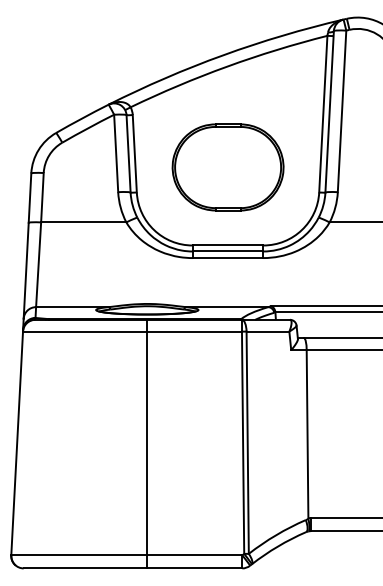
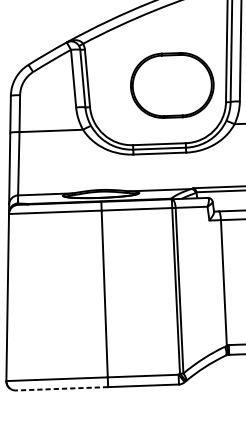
part: (227, 167) -> (171, 85), moved
line: (85, 568) -> (62, 388), solid -> dashed

